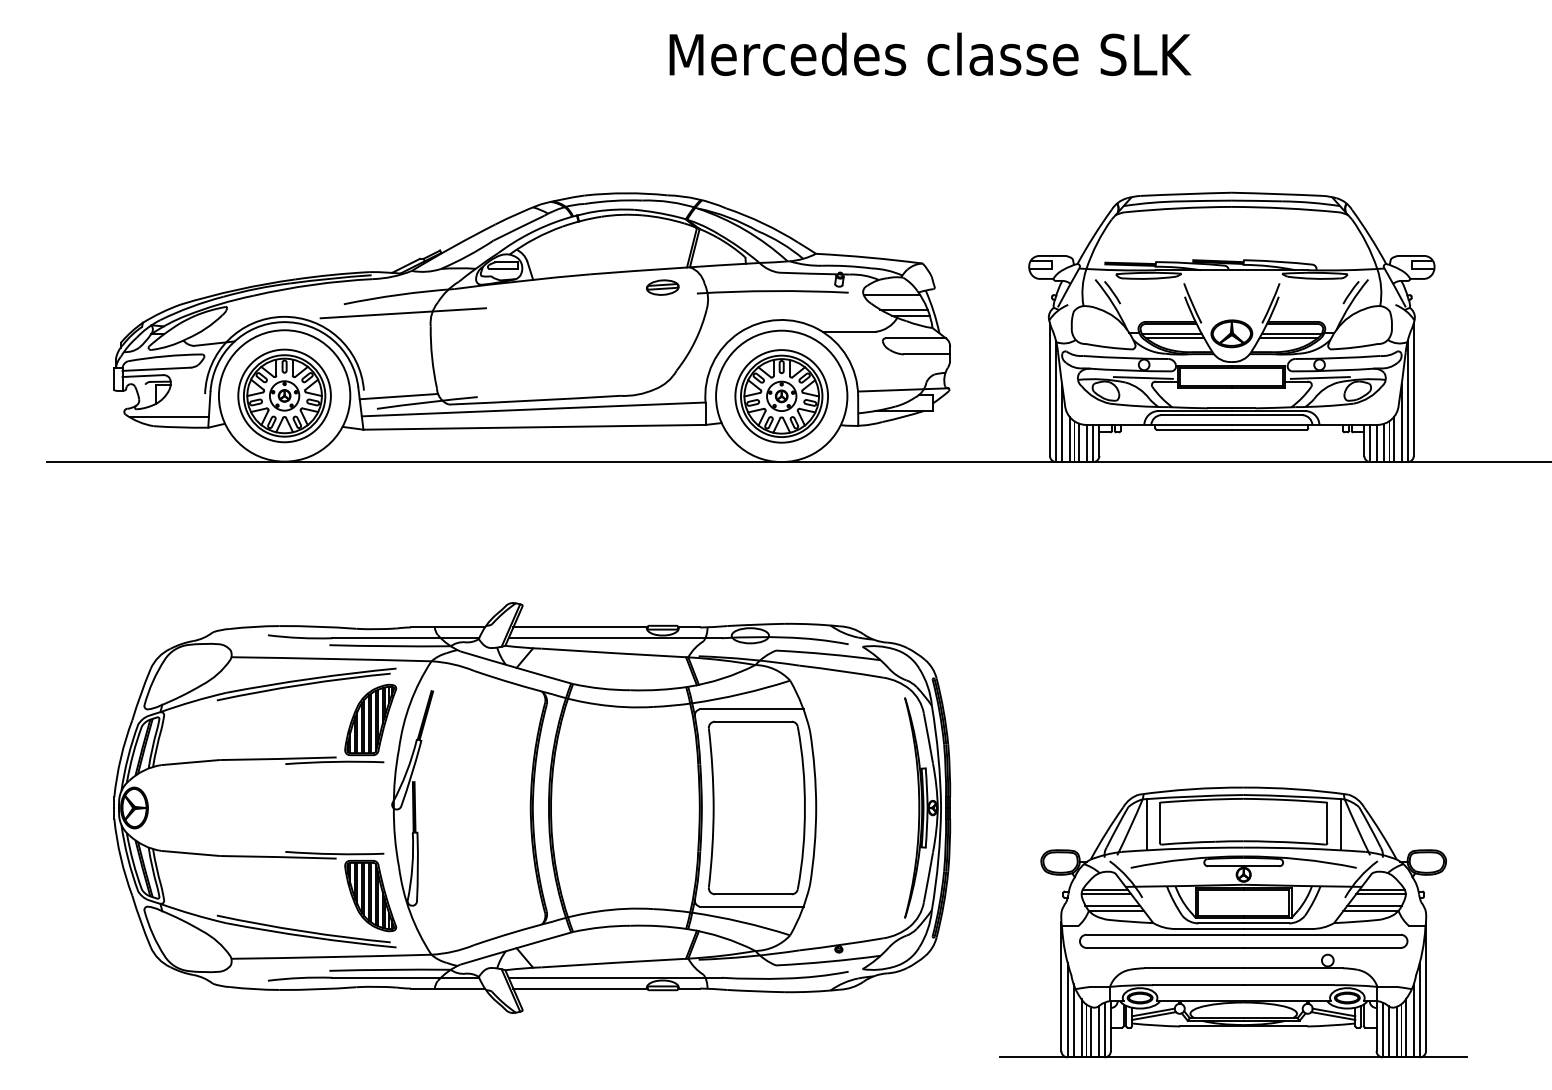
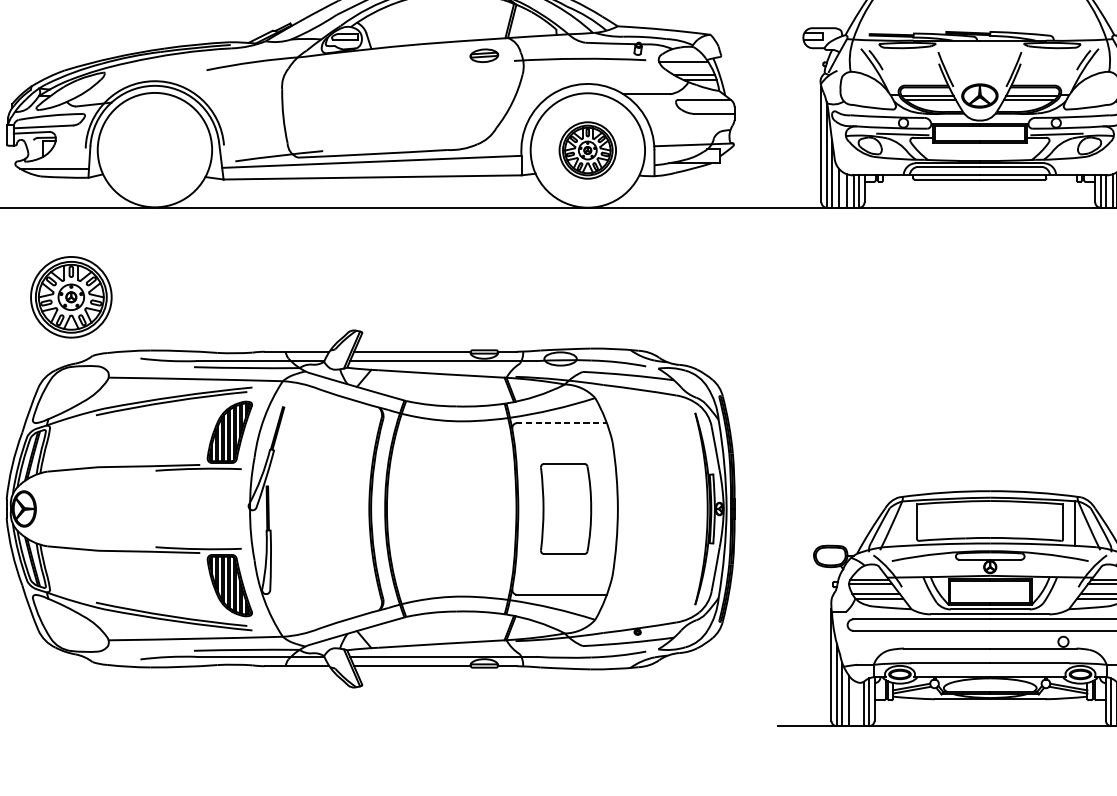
line: (402, 313) -> (257, 78), removed
part: (284, 395) -> (71, 296), moved
line: (398, 396) -> (254, 150), removed
part: (781, 396) -> (587, 150), size x0.7
line: (751, 709) -> (561, 423), solid -> dashed
part: (756, 807) -> (565, 508), size x0.6
line: (1146, 824) -> (905, 523), removed
line: (1090, 1031) -> (856, 703), removed

